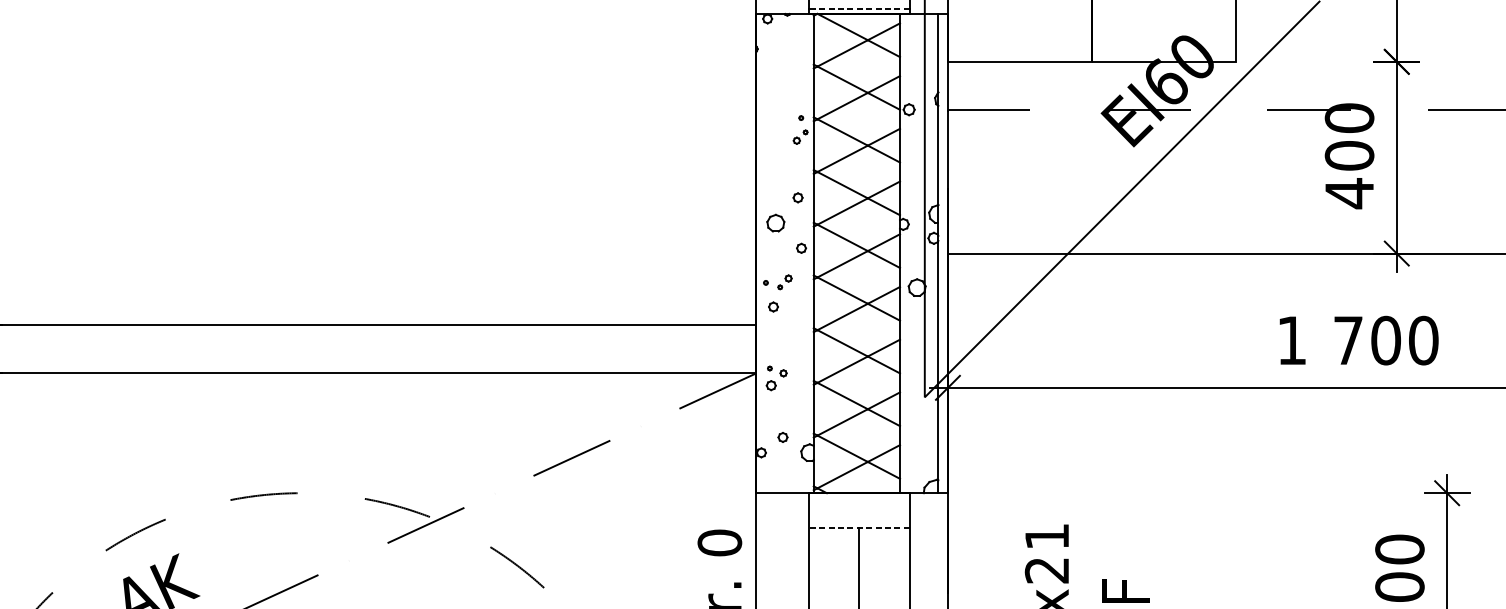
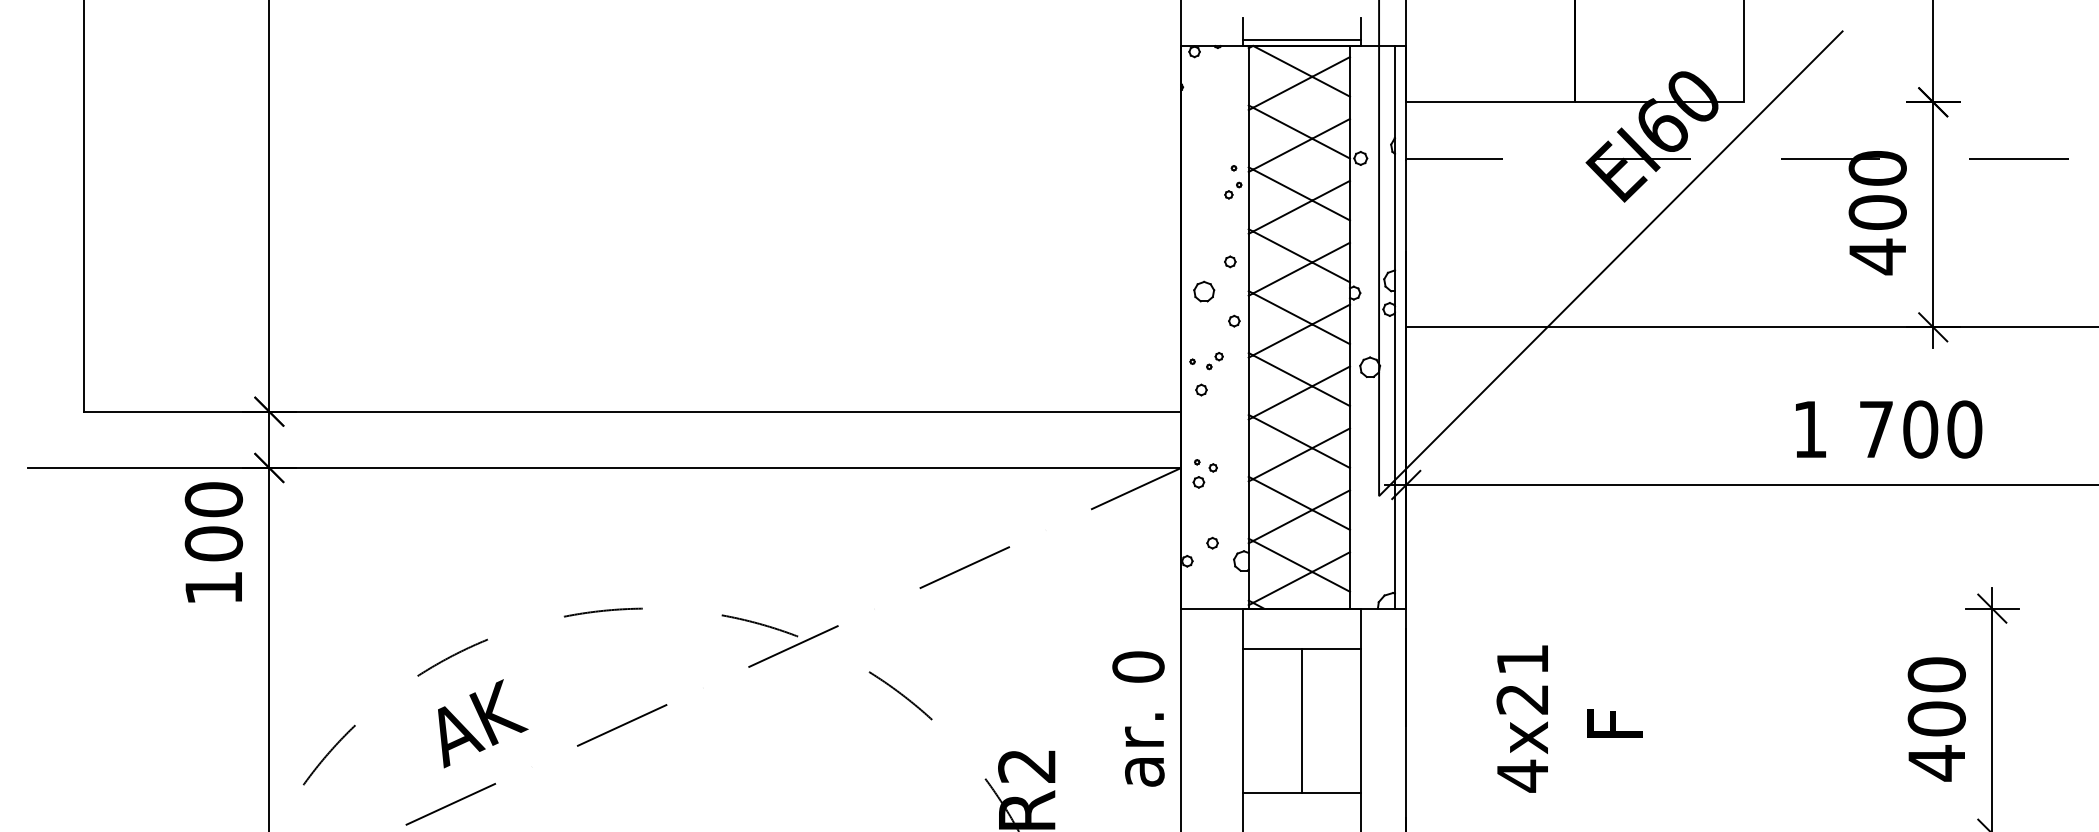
line: (858, 9) -> (1301, 40), dashed -> solid
line: (858, 528) -> (1301, 649), dashed -> solid

